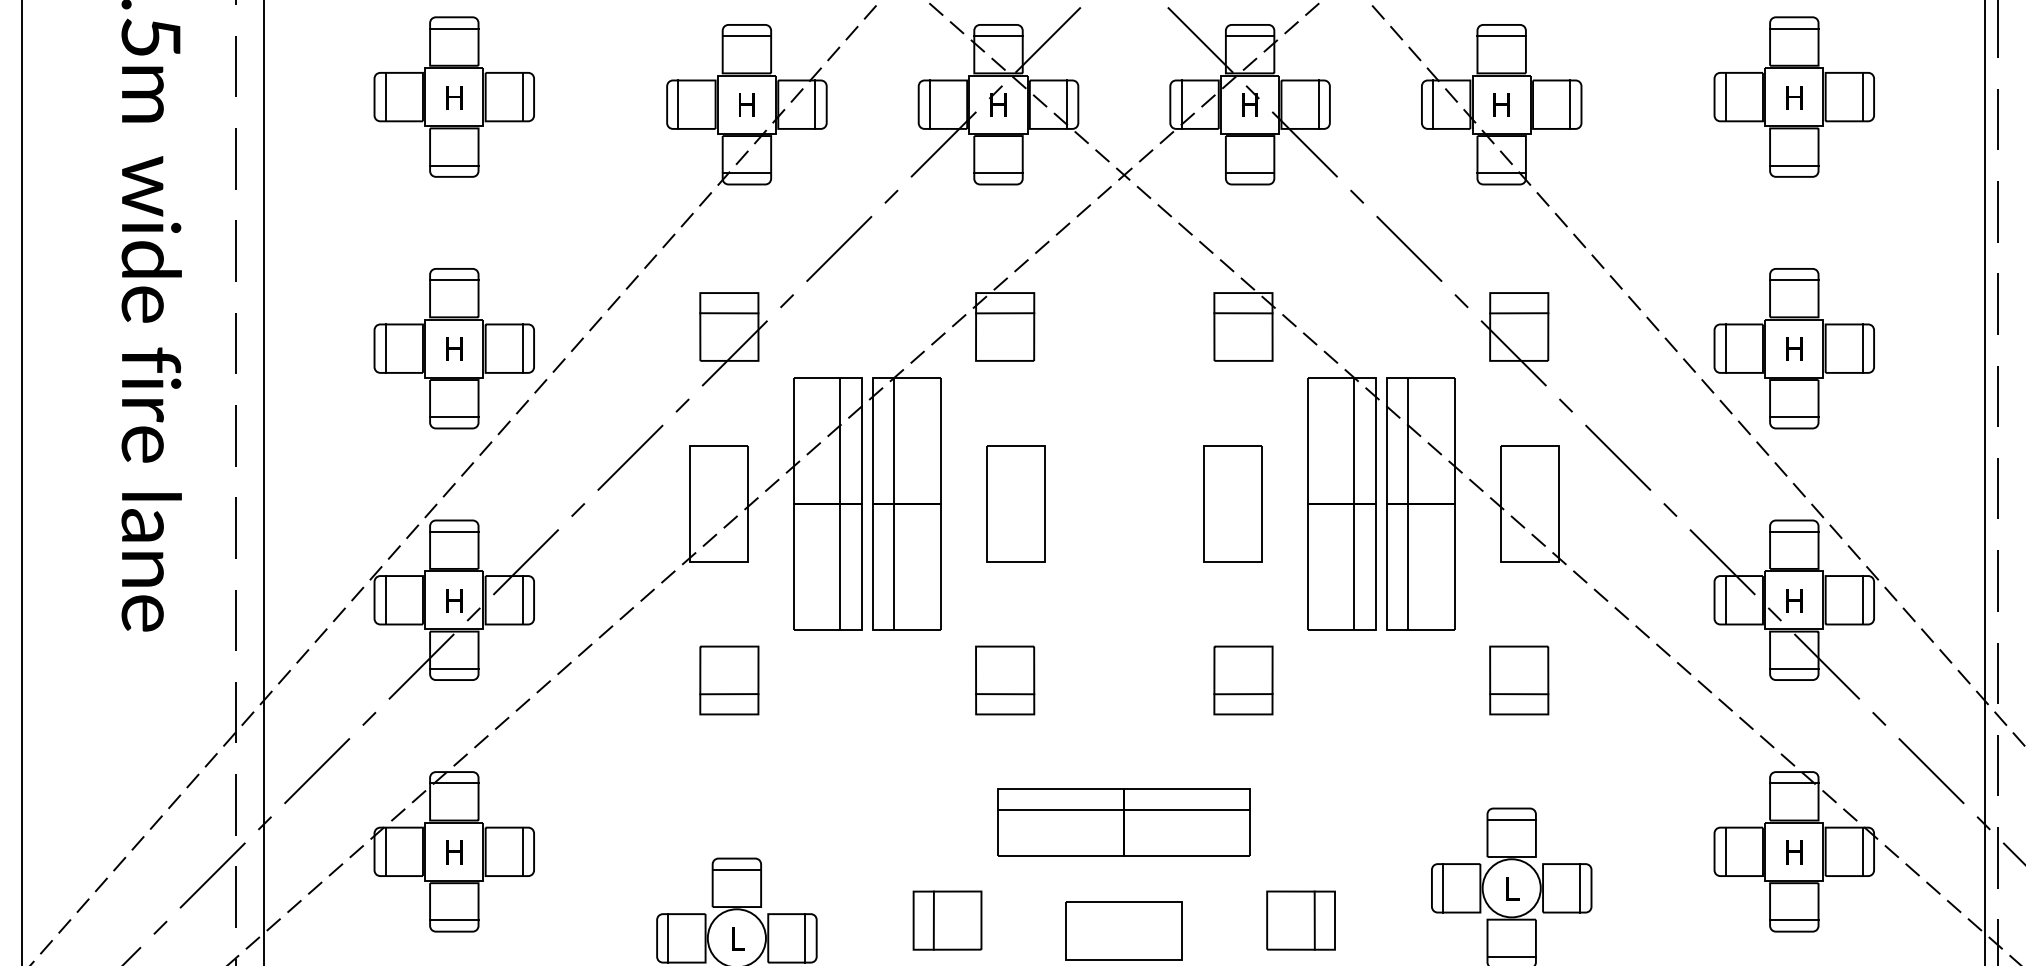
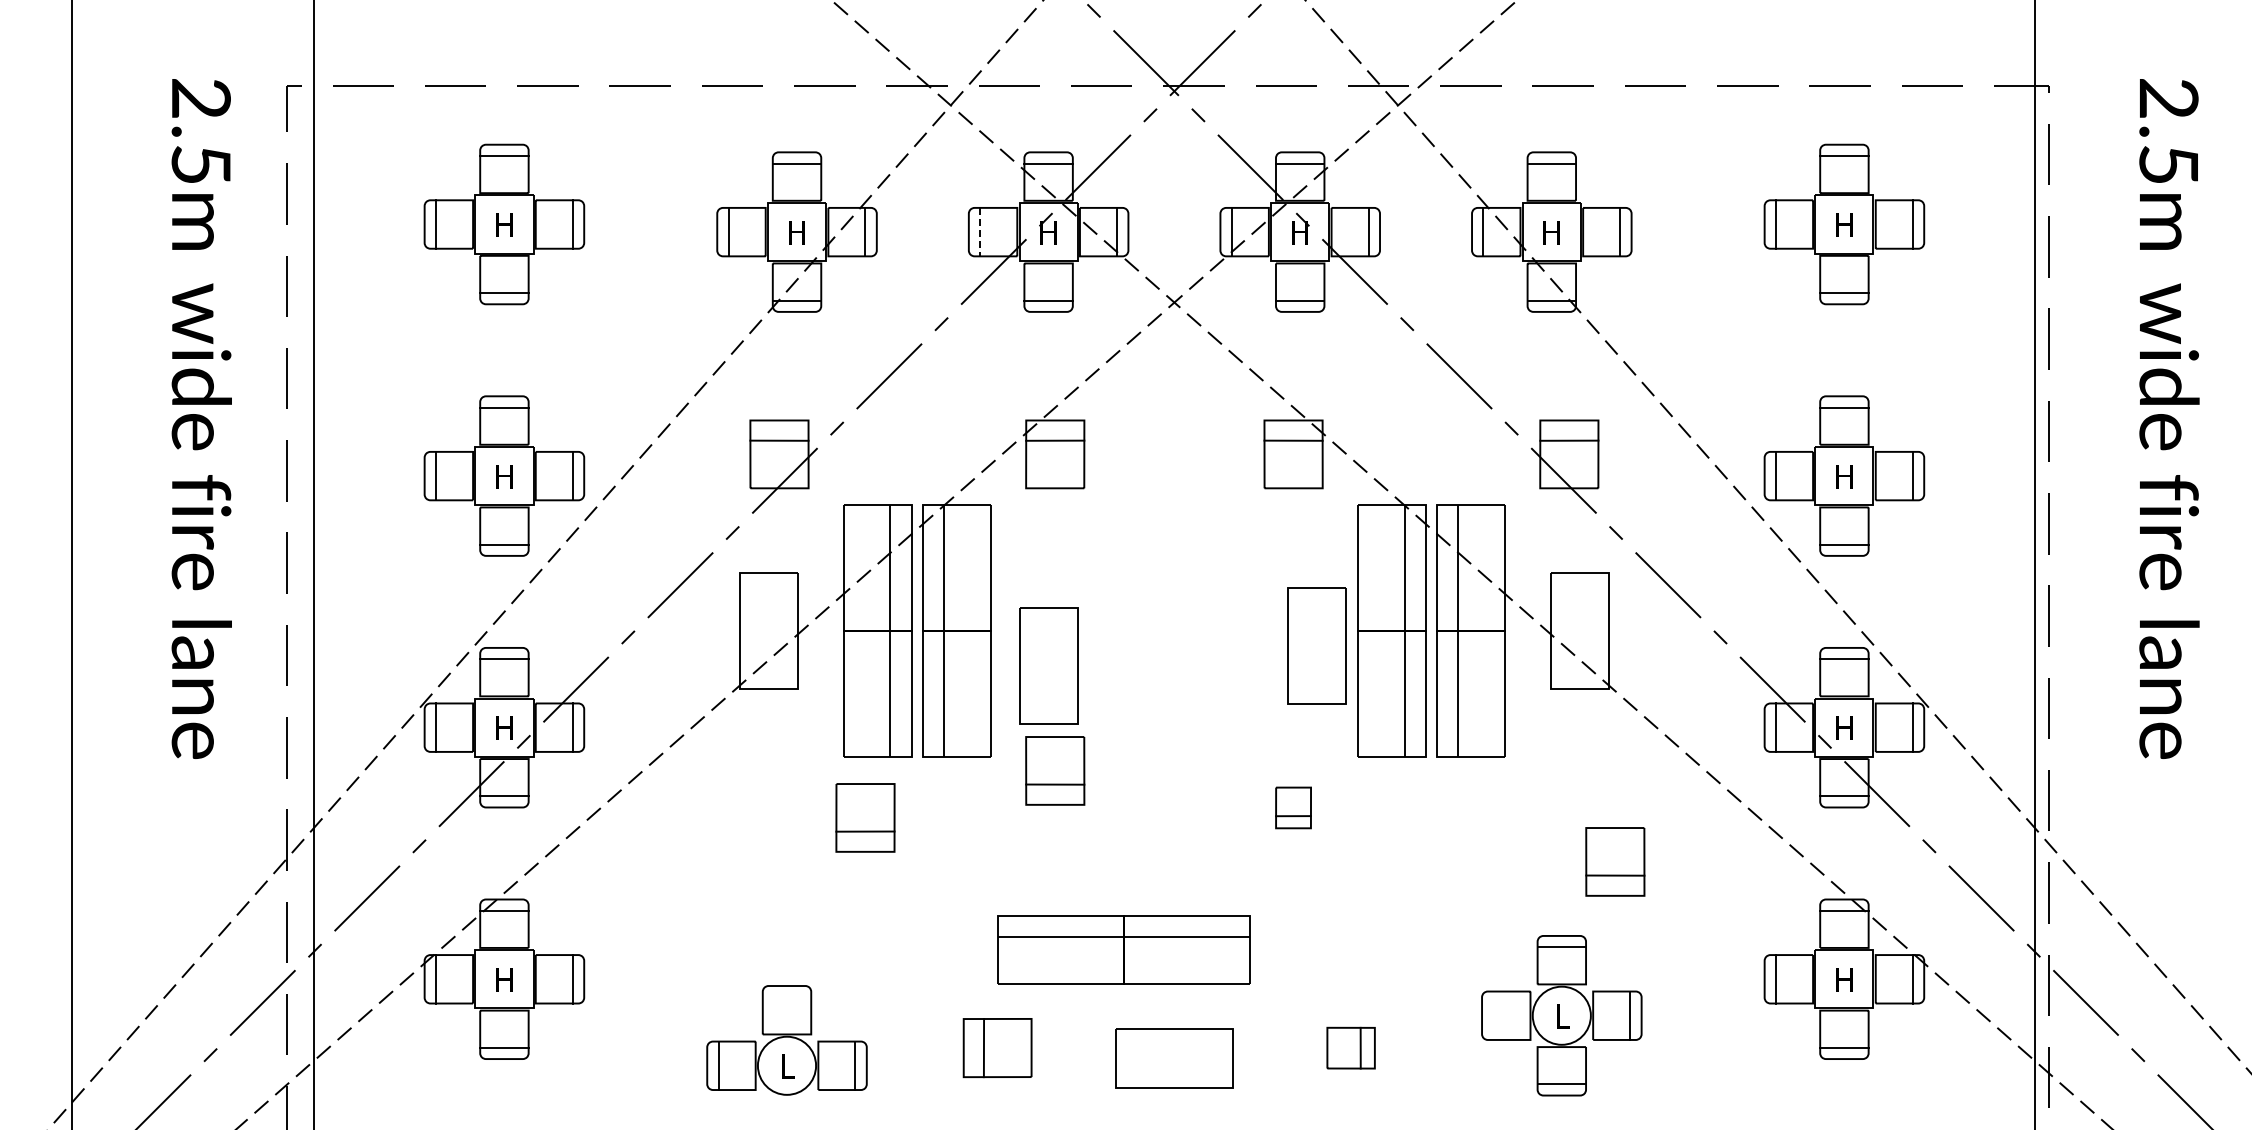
line: (930, 105) -> (980, 232), solid -> dashed
part: (1015, 503) -> (1048, 665), moved
part: (1232, 503) -> (1316, 645), moved
part: (729, 680) -> (865, 817), moved
part: (1005, 680) -> (1055, 770), moved
part: (1243, 680) -> (1293, 807), size x0.6
part: (1519, 680) -> (1615, 861), moved
part: (1123, 822) -> (1123, 949), moved
line: (736, 870) -> (786, 997), removed
line: (1443, 888) -> (1493, 1015), removed
part: (1300, 921) -> (1350, 1048), size x0.7

